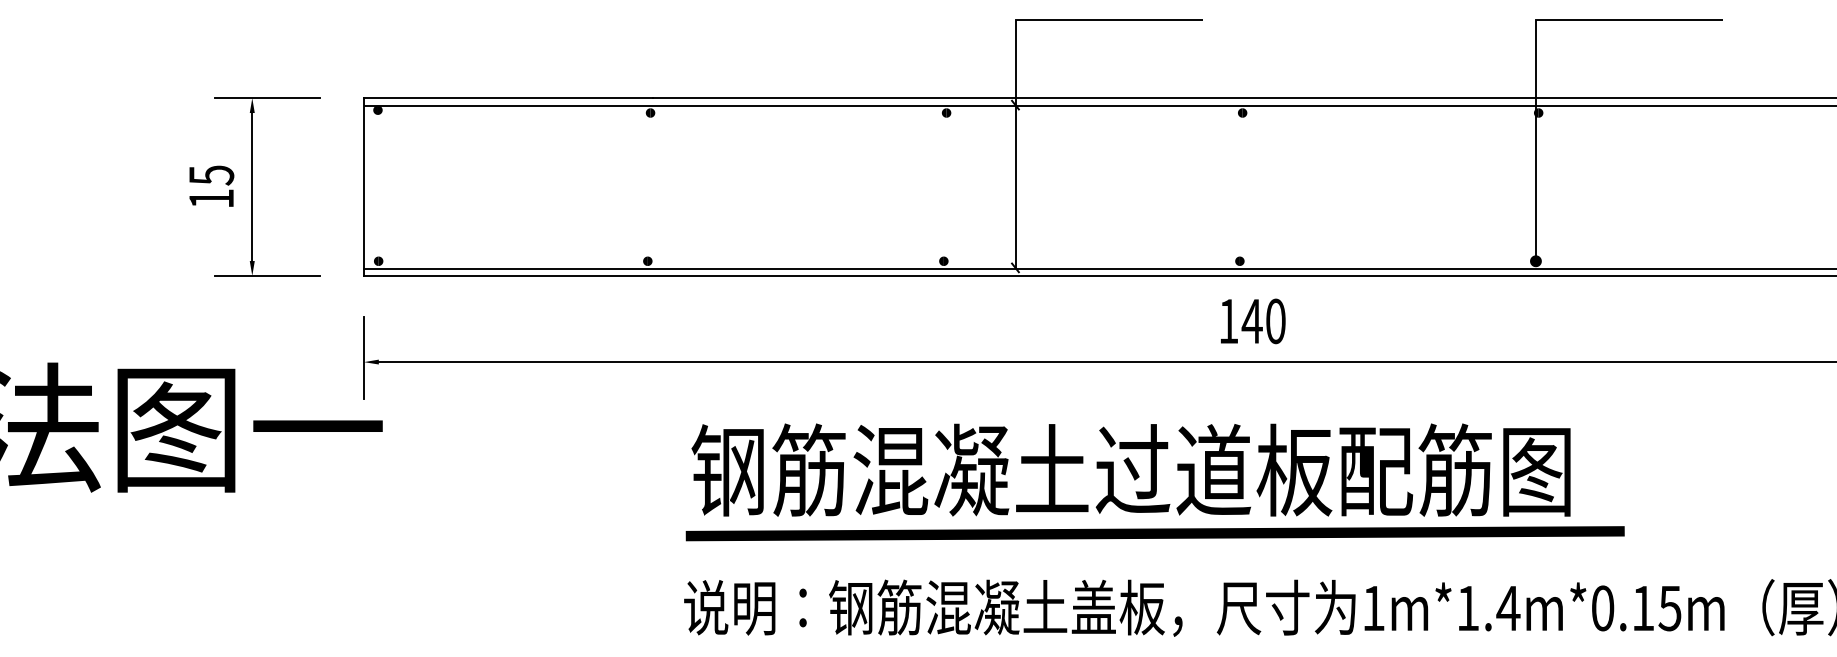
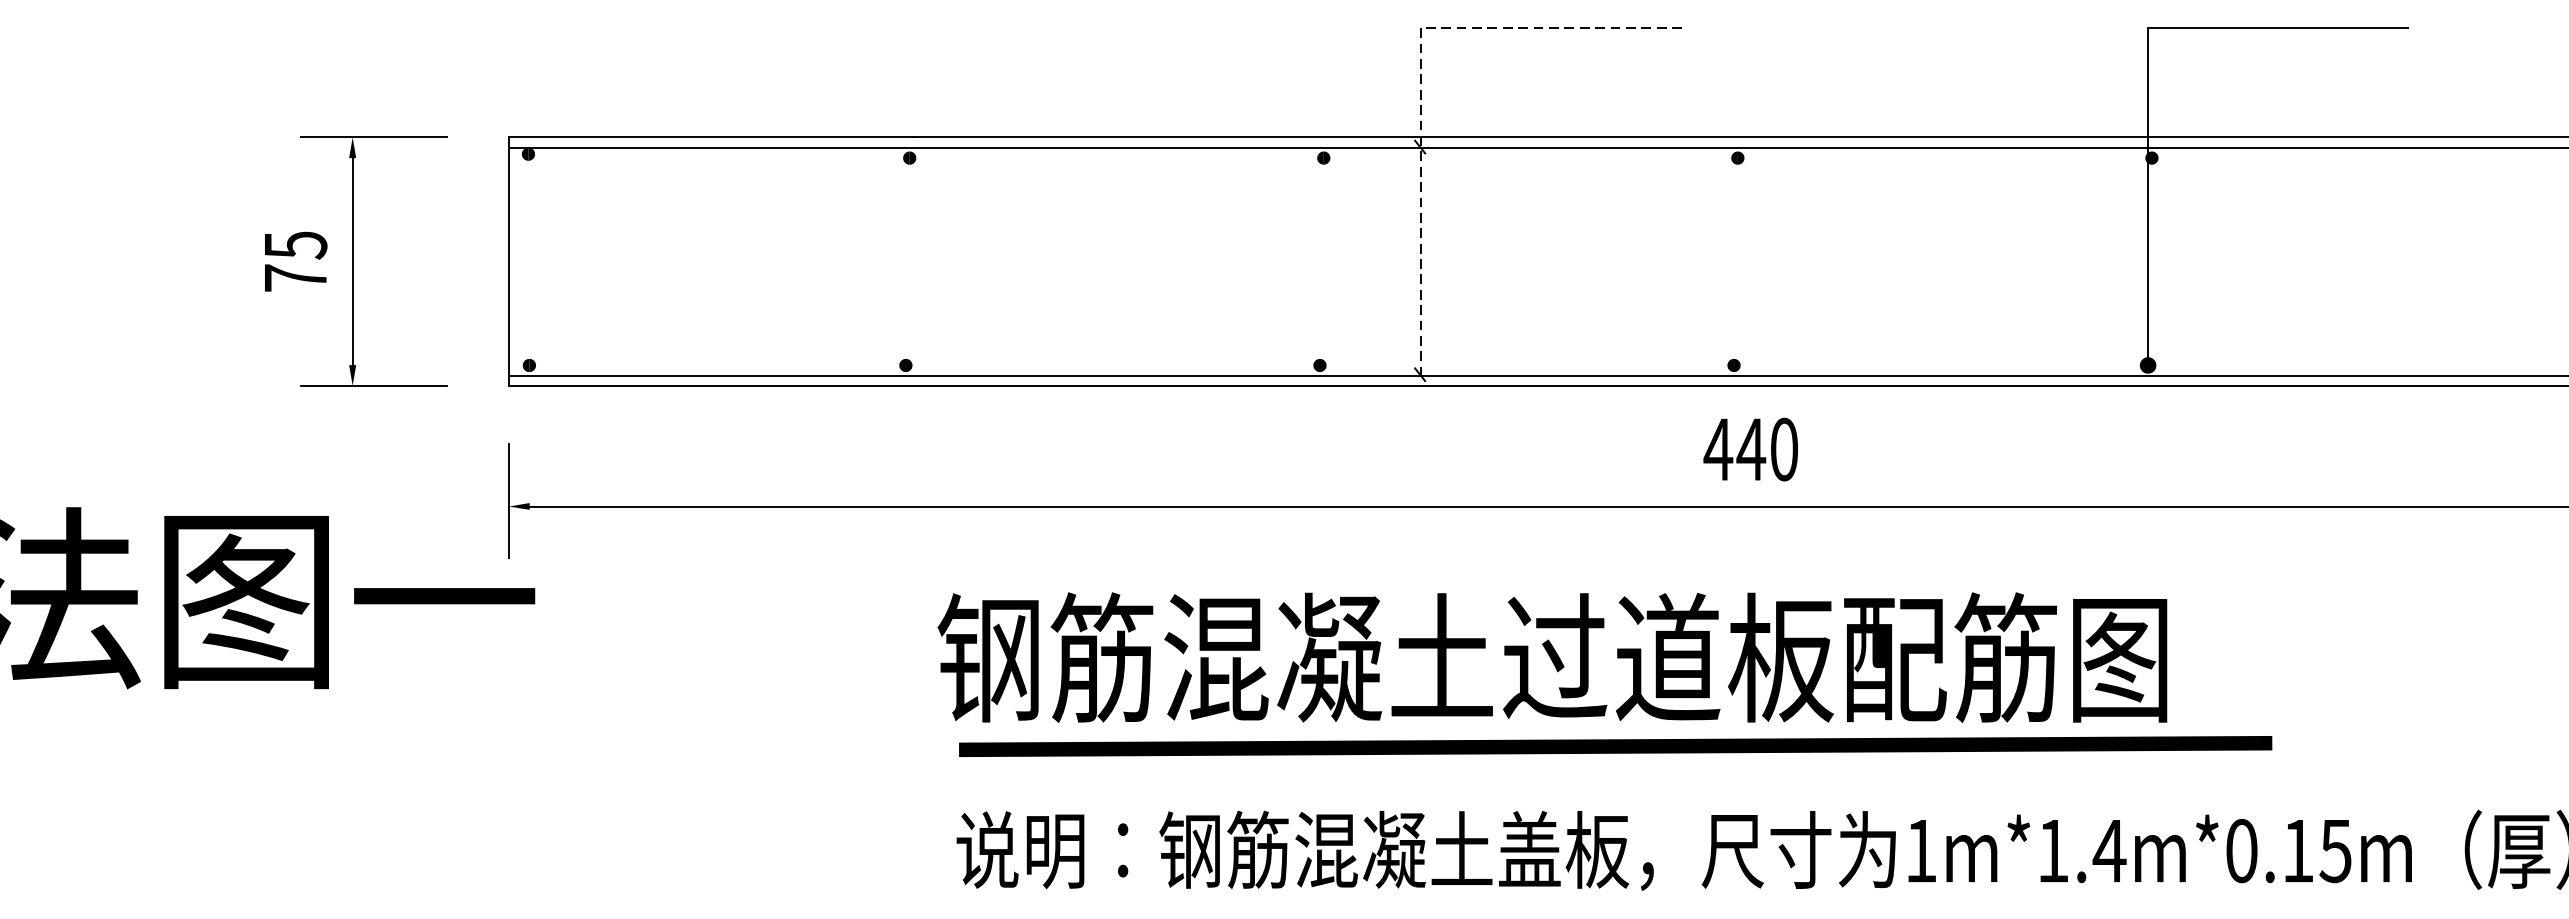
line: (1015, 50) -> (1420, 70), solid -> dashed
text: (211, 198) -> (295, 277), 15 -> 75
text: (1228, 321) -> (1718, 449), 140 -> 440
text: (1130, 469) -> (1551, 656), moved

